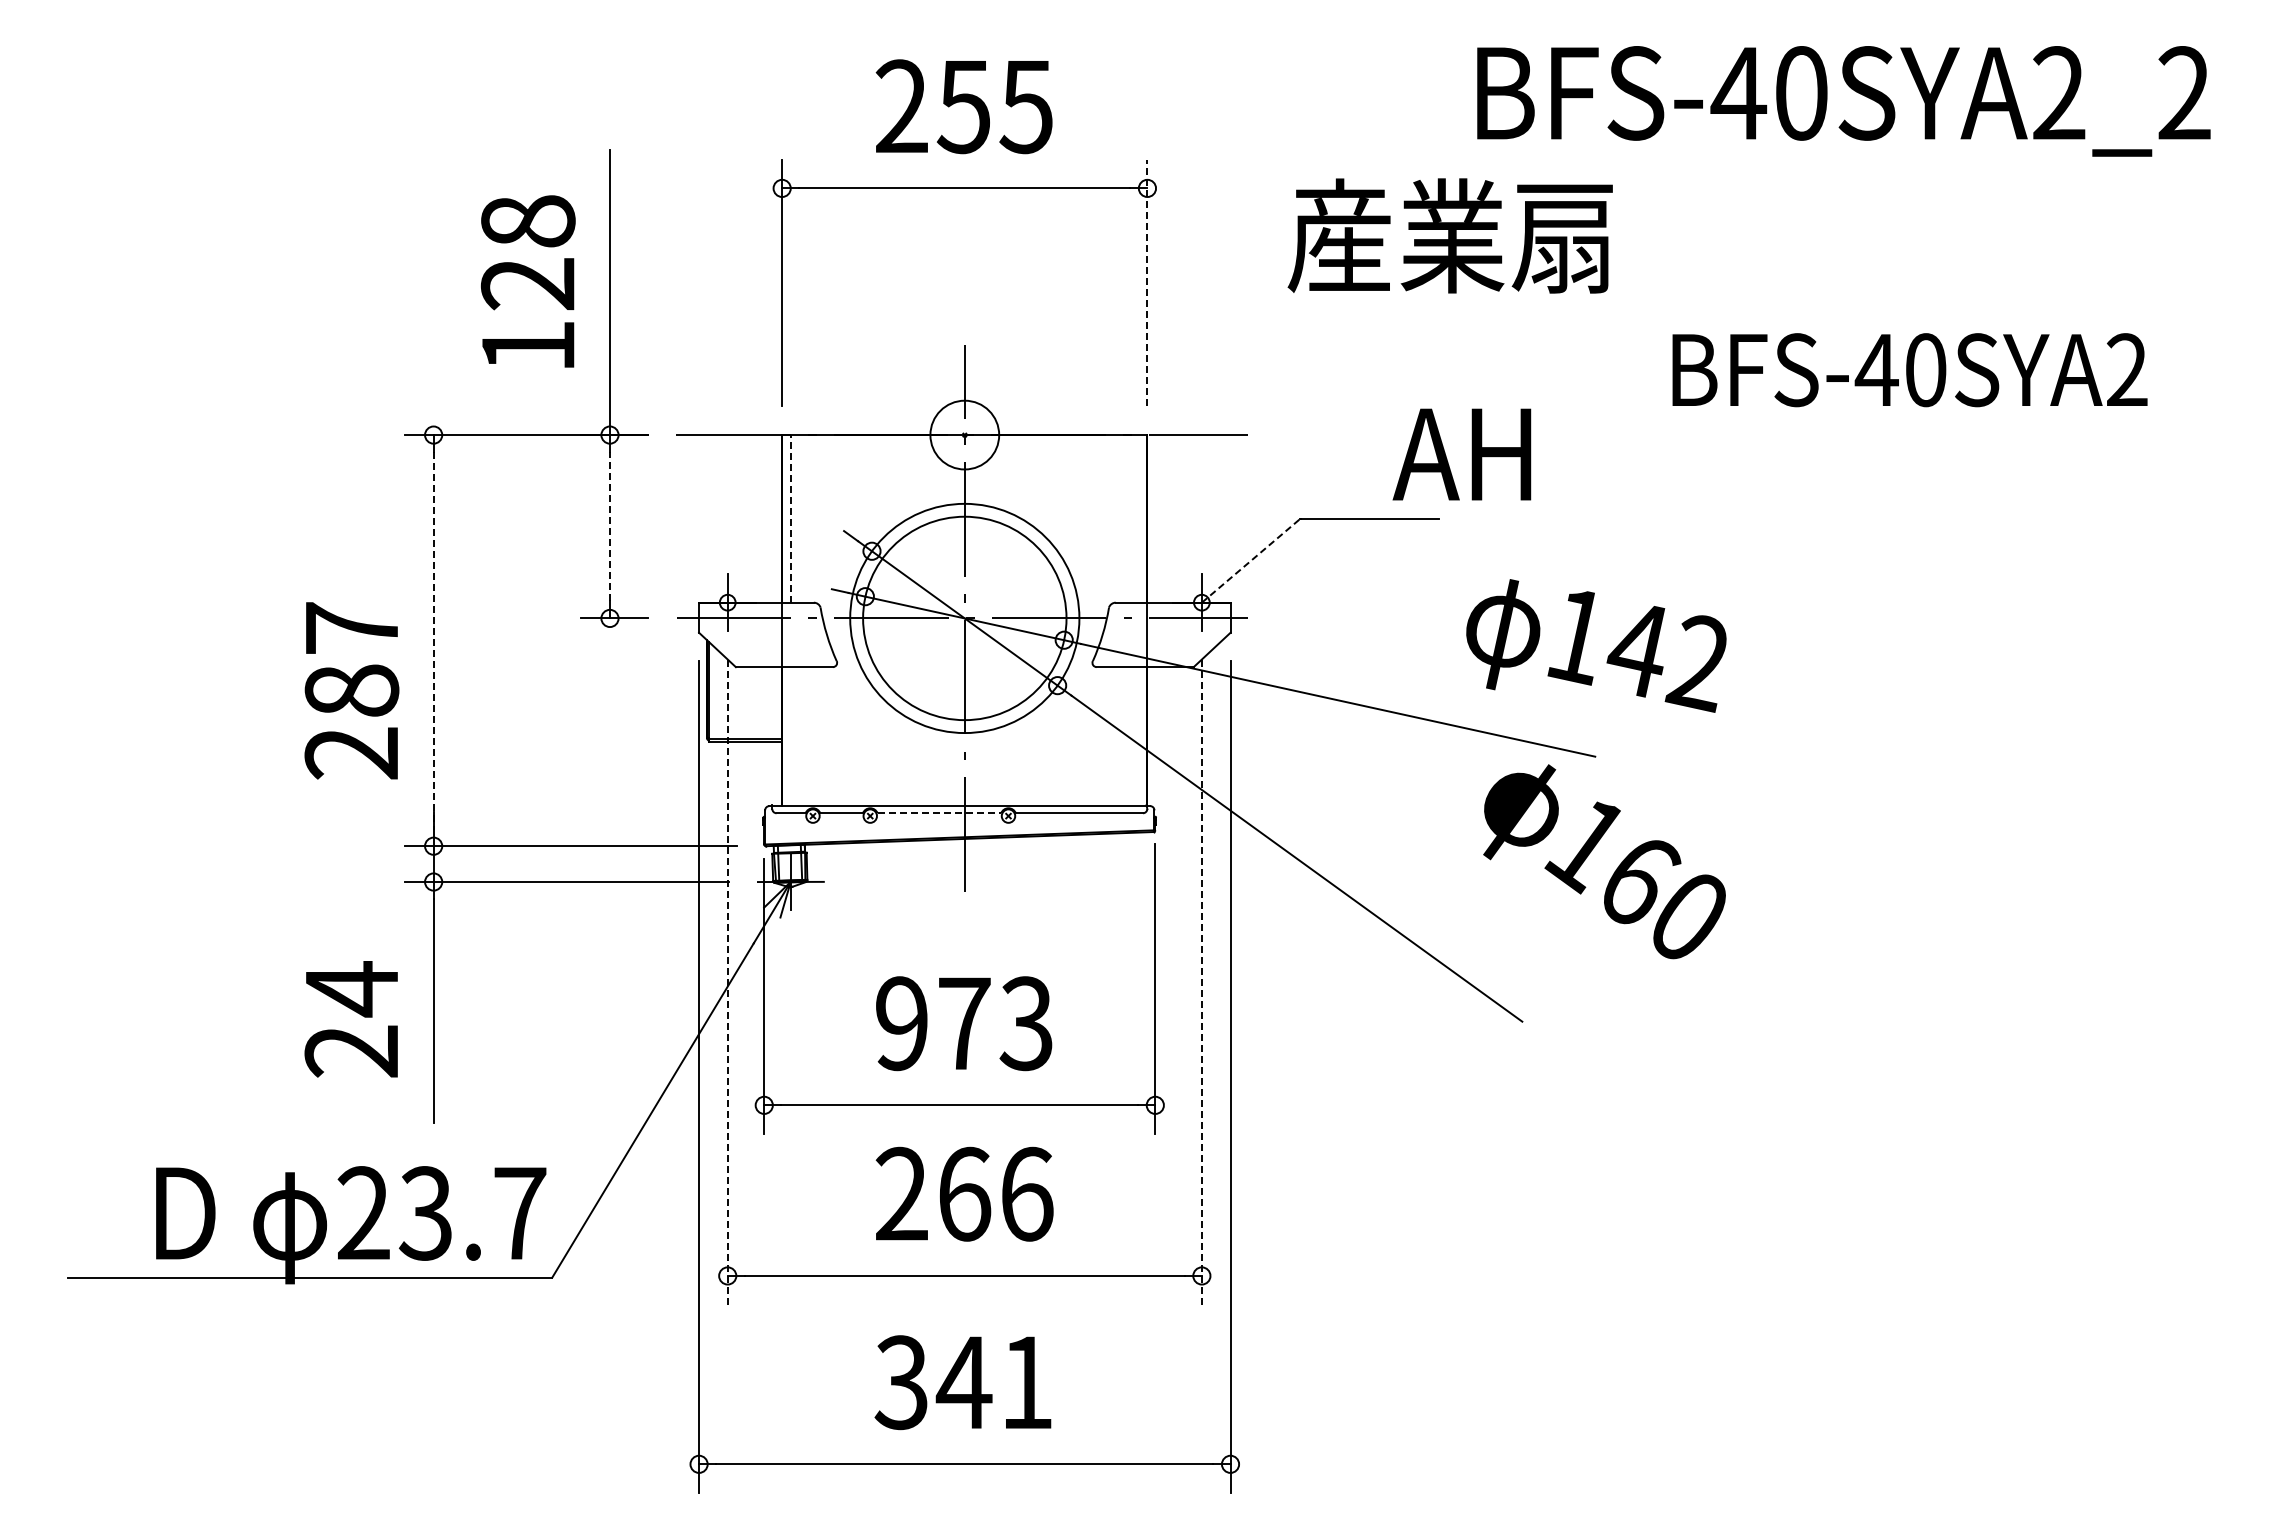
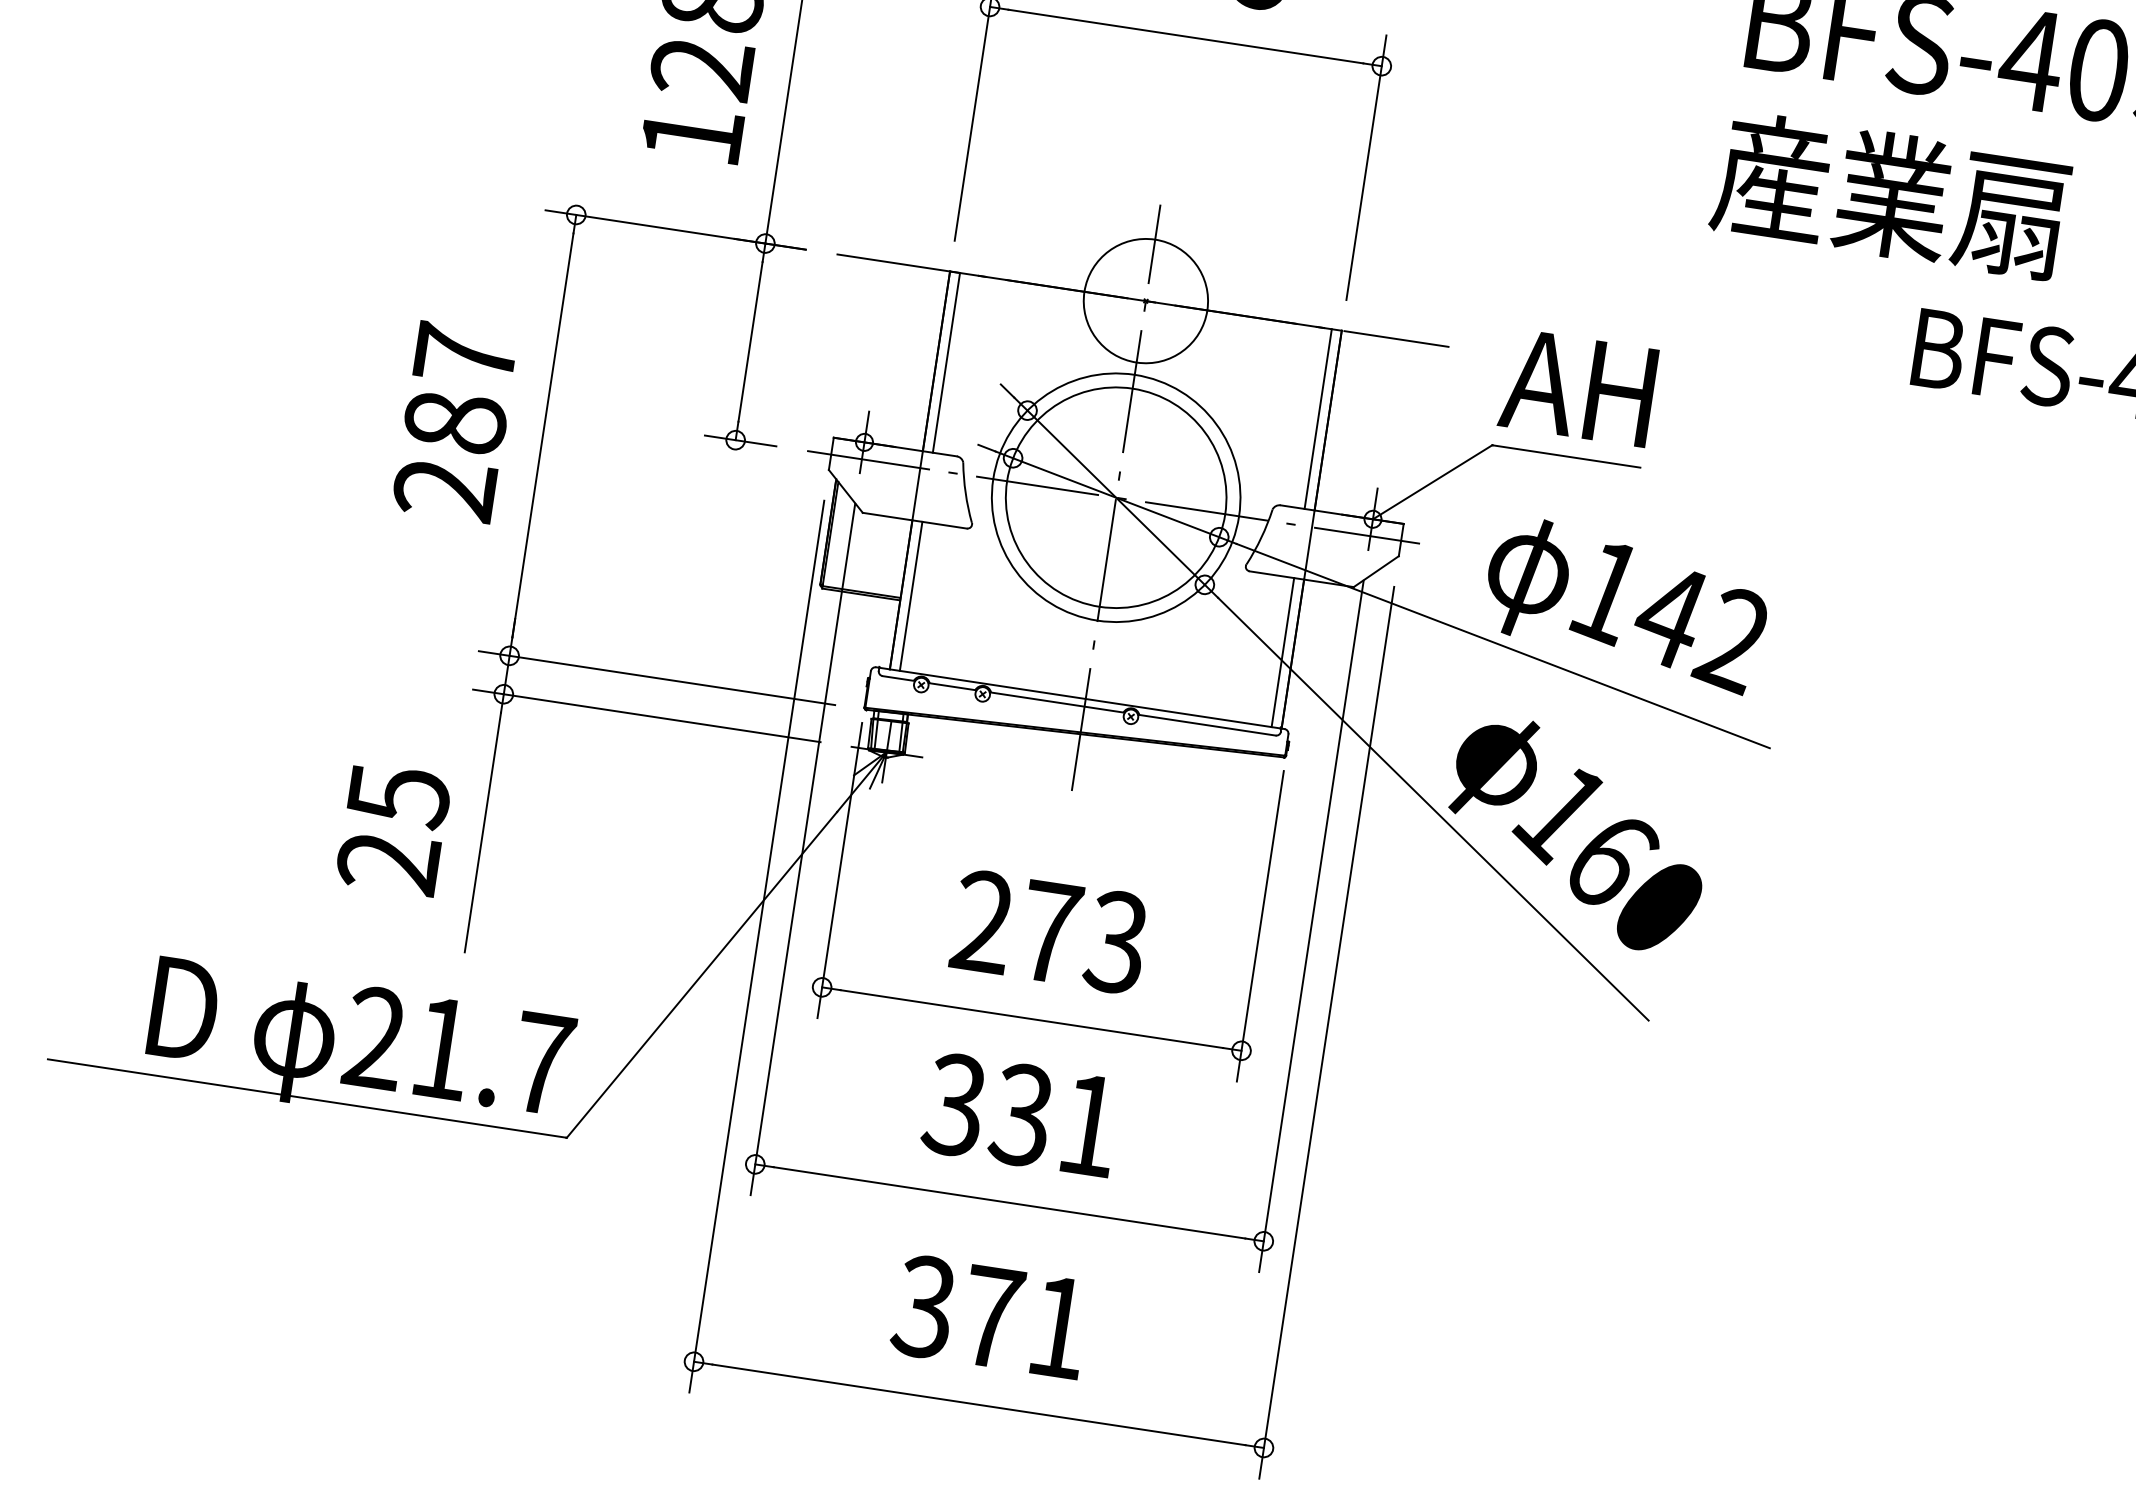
text: (1449, 235) -> (1890, 194), moved
line: (1147, 282) -> (1366, 167), dashed -> solid
circle: (964, 434) -> (1145, 300), size x1.67
text: (1461, 454) -> (1577, 387), moved
line: (791, 518) -> (946, 362), dashed -> solid
line: (1138, 518) -> (1318, 418), added
line: (609, 526) -> (750, 341), dashed -> solid
line: (1251, 560) -> (1433, 482), dashed -> solid
line: (433, 641) -> (542, 436), dashed -> solid
text: (1596, 645) -> (1626, 604), moved
text: (351, 690) -> (454, 421), moved
line: (791, 736) -> (911, 596), added
line: (1138, 736) -> (1283, 652), added
line: (939, 813) -> (1057, 702), dashed -> solid
text: (1604, 861) -> (1577, 834), moved
line: (727, 982) -> (802, 849), dashed -> solid
line: (1201, 982) -> (1310, 926), dashed -> solid
text: (352, 989) -> (399, 796), 24 -> 25
text: (901, 1023) -> (982, 921), 973 -> 273
text: (963, 1193) -> (1021, 1114), 266 -> 331
text: (424, 1213) -> (440, 1048), 23.7 -> 21.7
text: (963, 1382) -> (990, 1316), 341 -> 371

